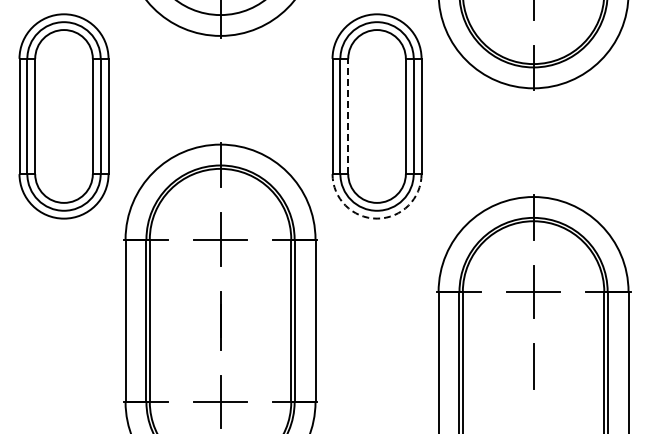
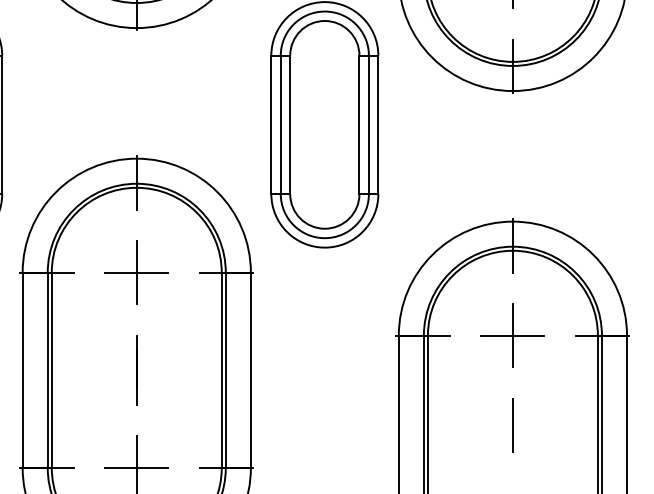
line: (348, 116) -> (290, 124), dashed -> solid
arc: (377, 218) -> (325, 247), dashed -> solid

